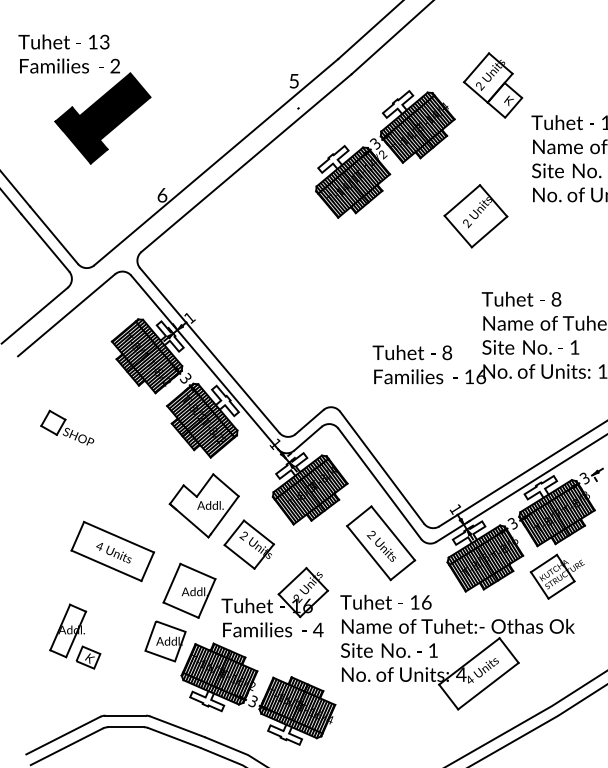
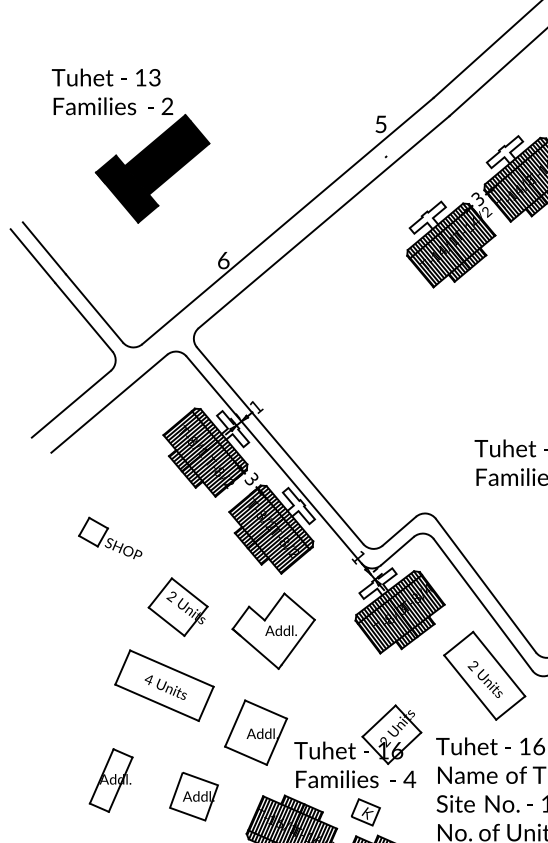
part: (249, 544) -> (178, 606), moved
part: (165, 641) -> (193, 796), moved
part: (88, 657) -> (365, 812), moved

